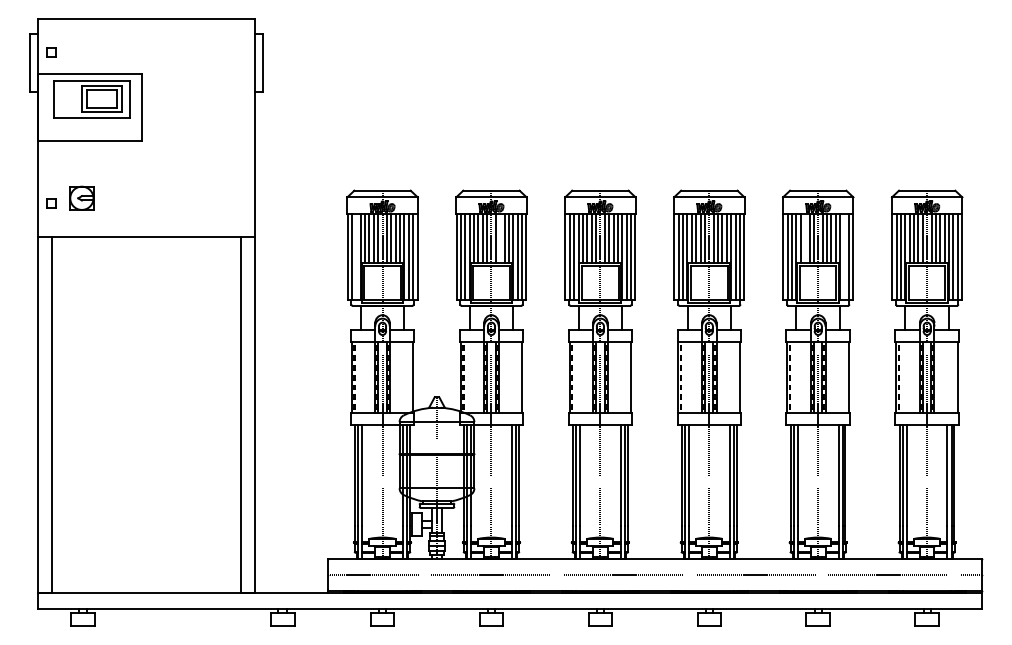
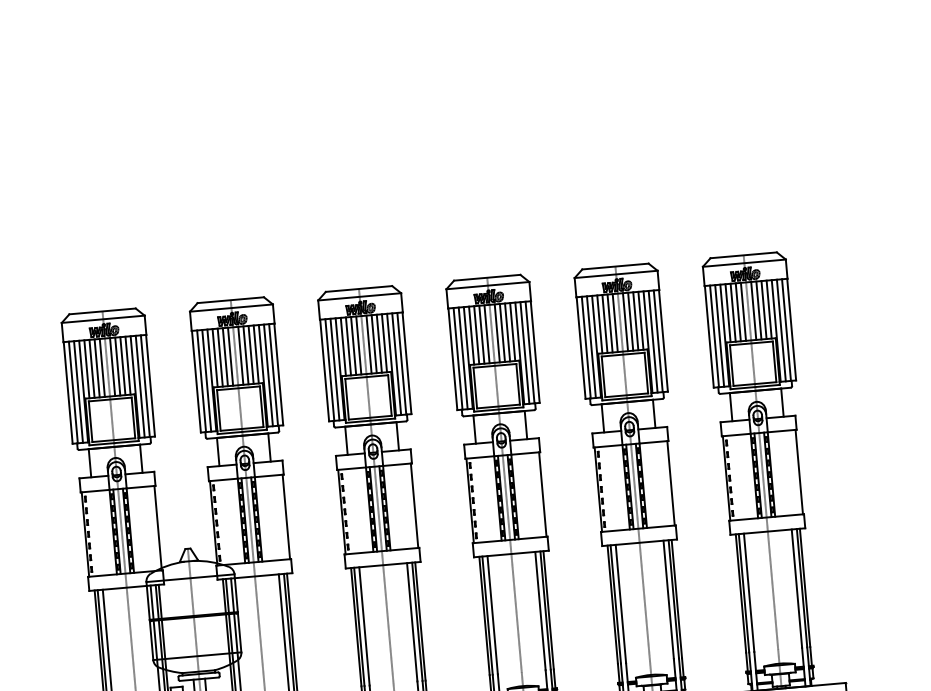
line: (500, 237) -> (246, 354), added
line: (805, 237) -> (605, 322), added
line: (356, 256) -> (78, 391), added
line: (844, 256) -> (653, 341), added

